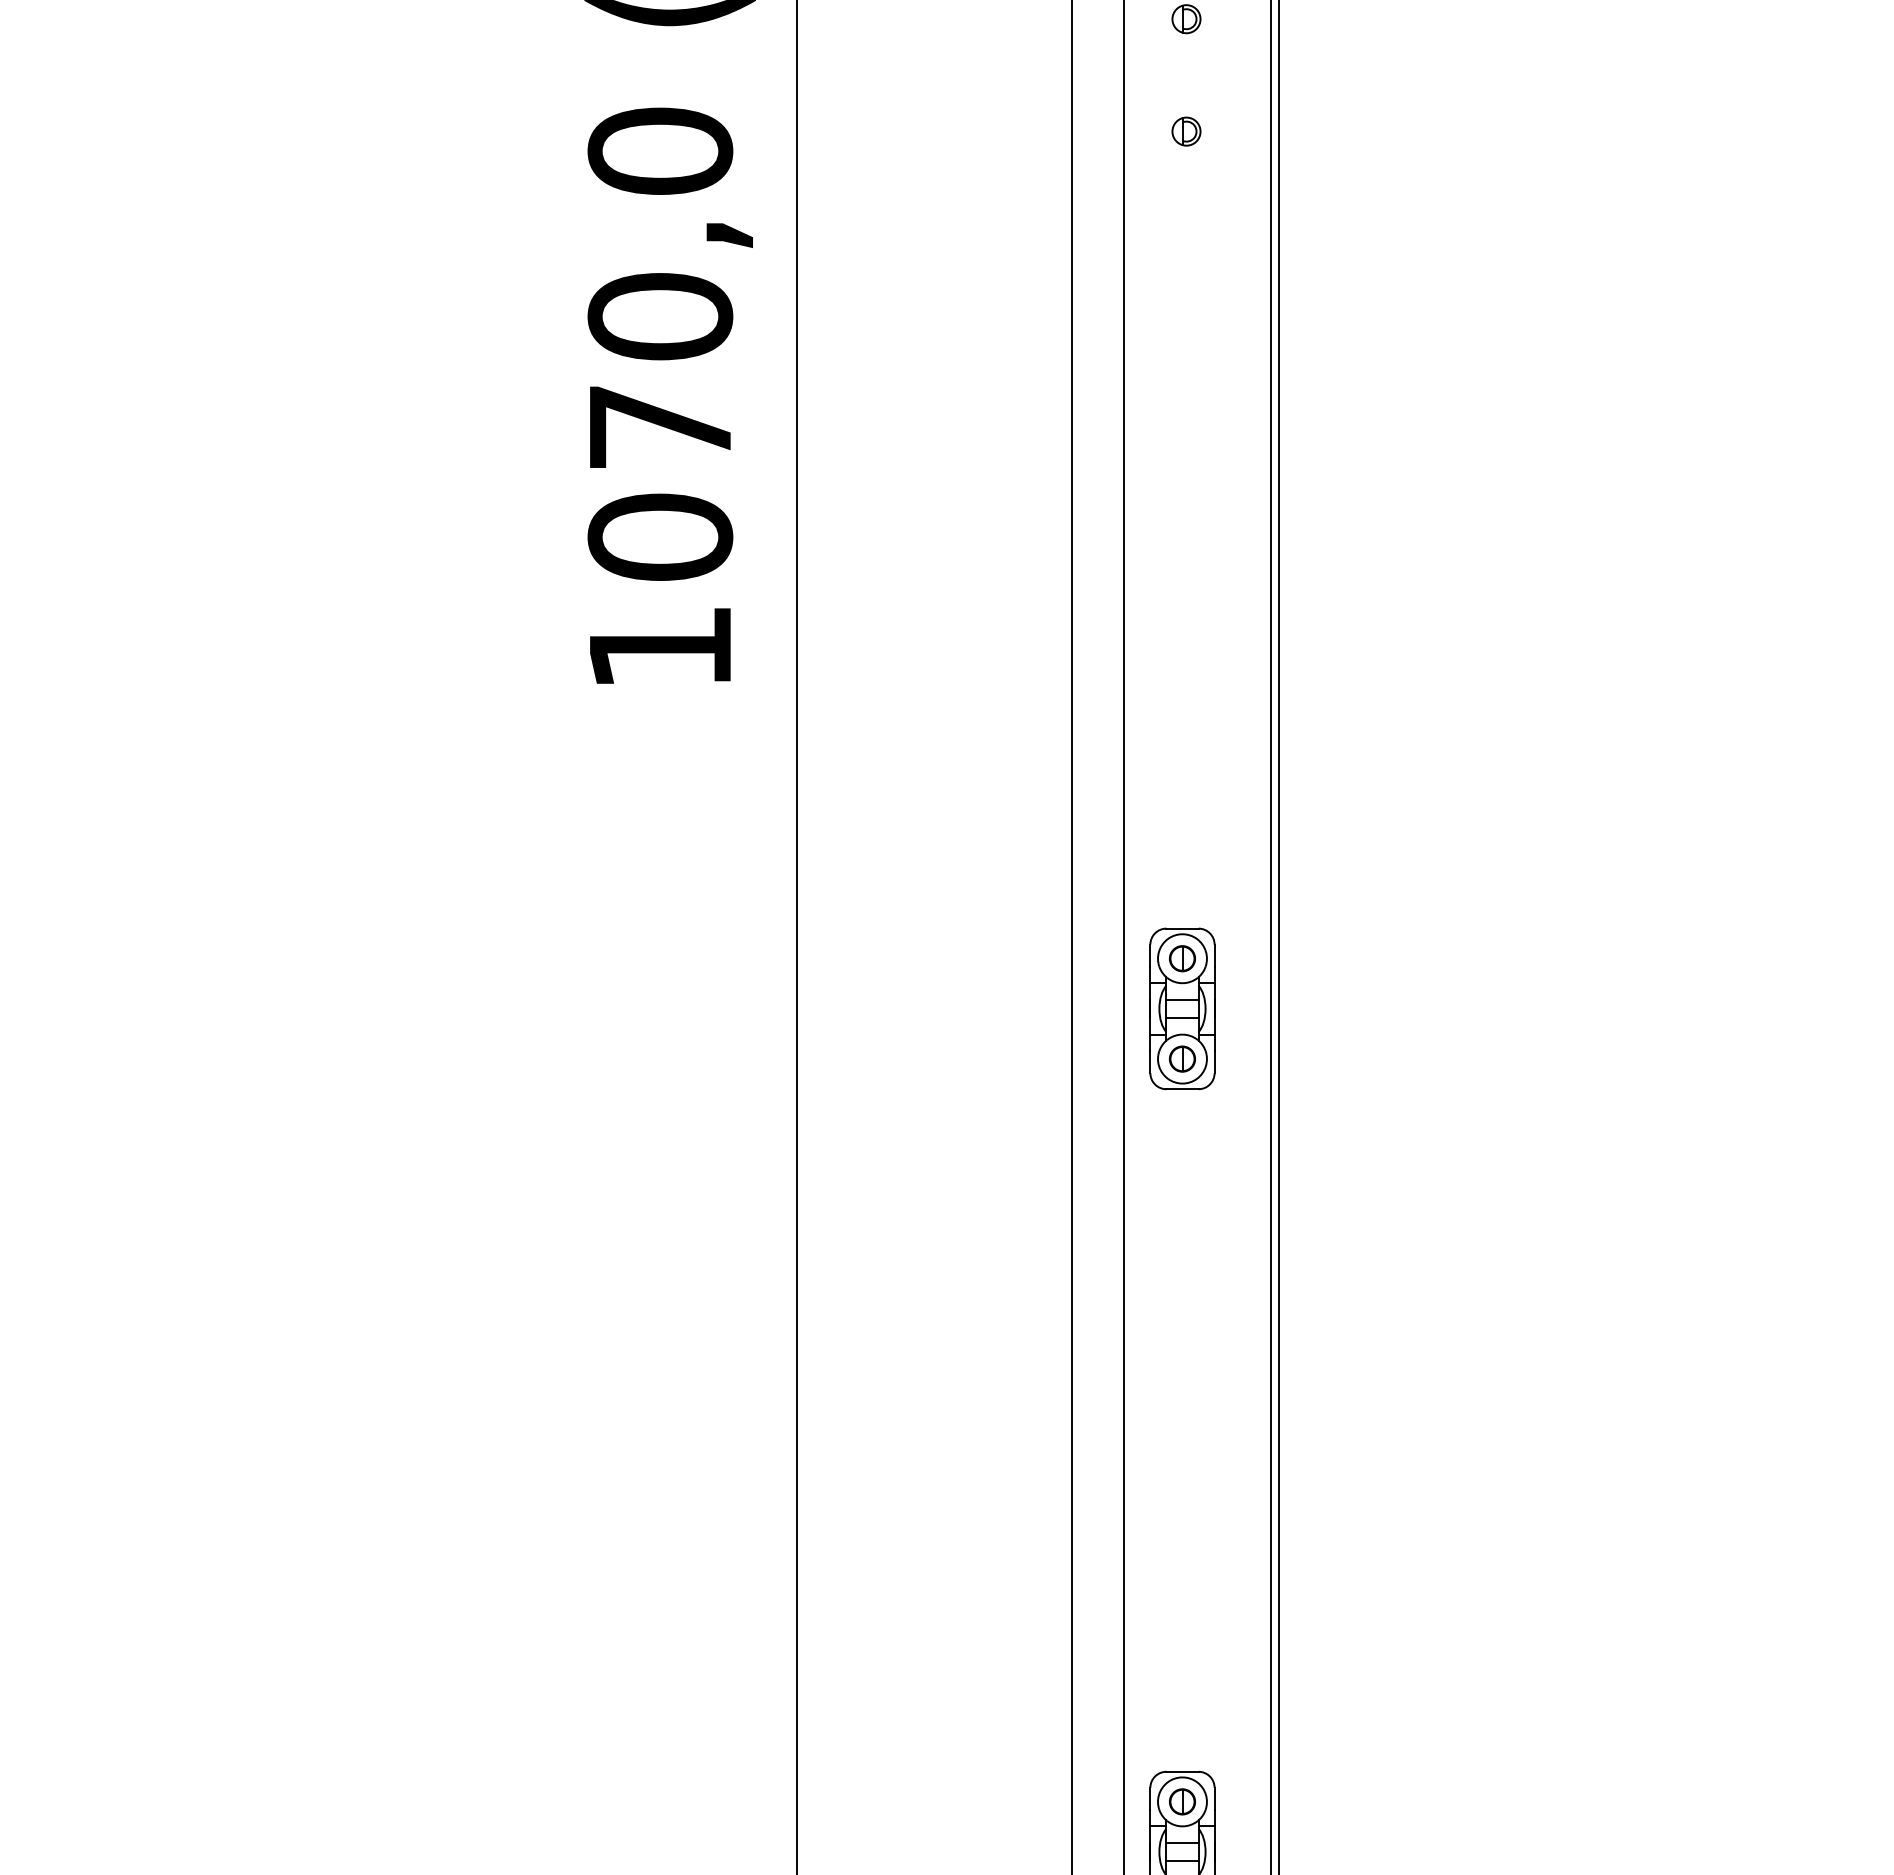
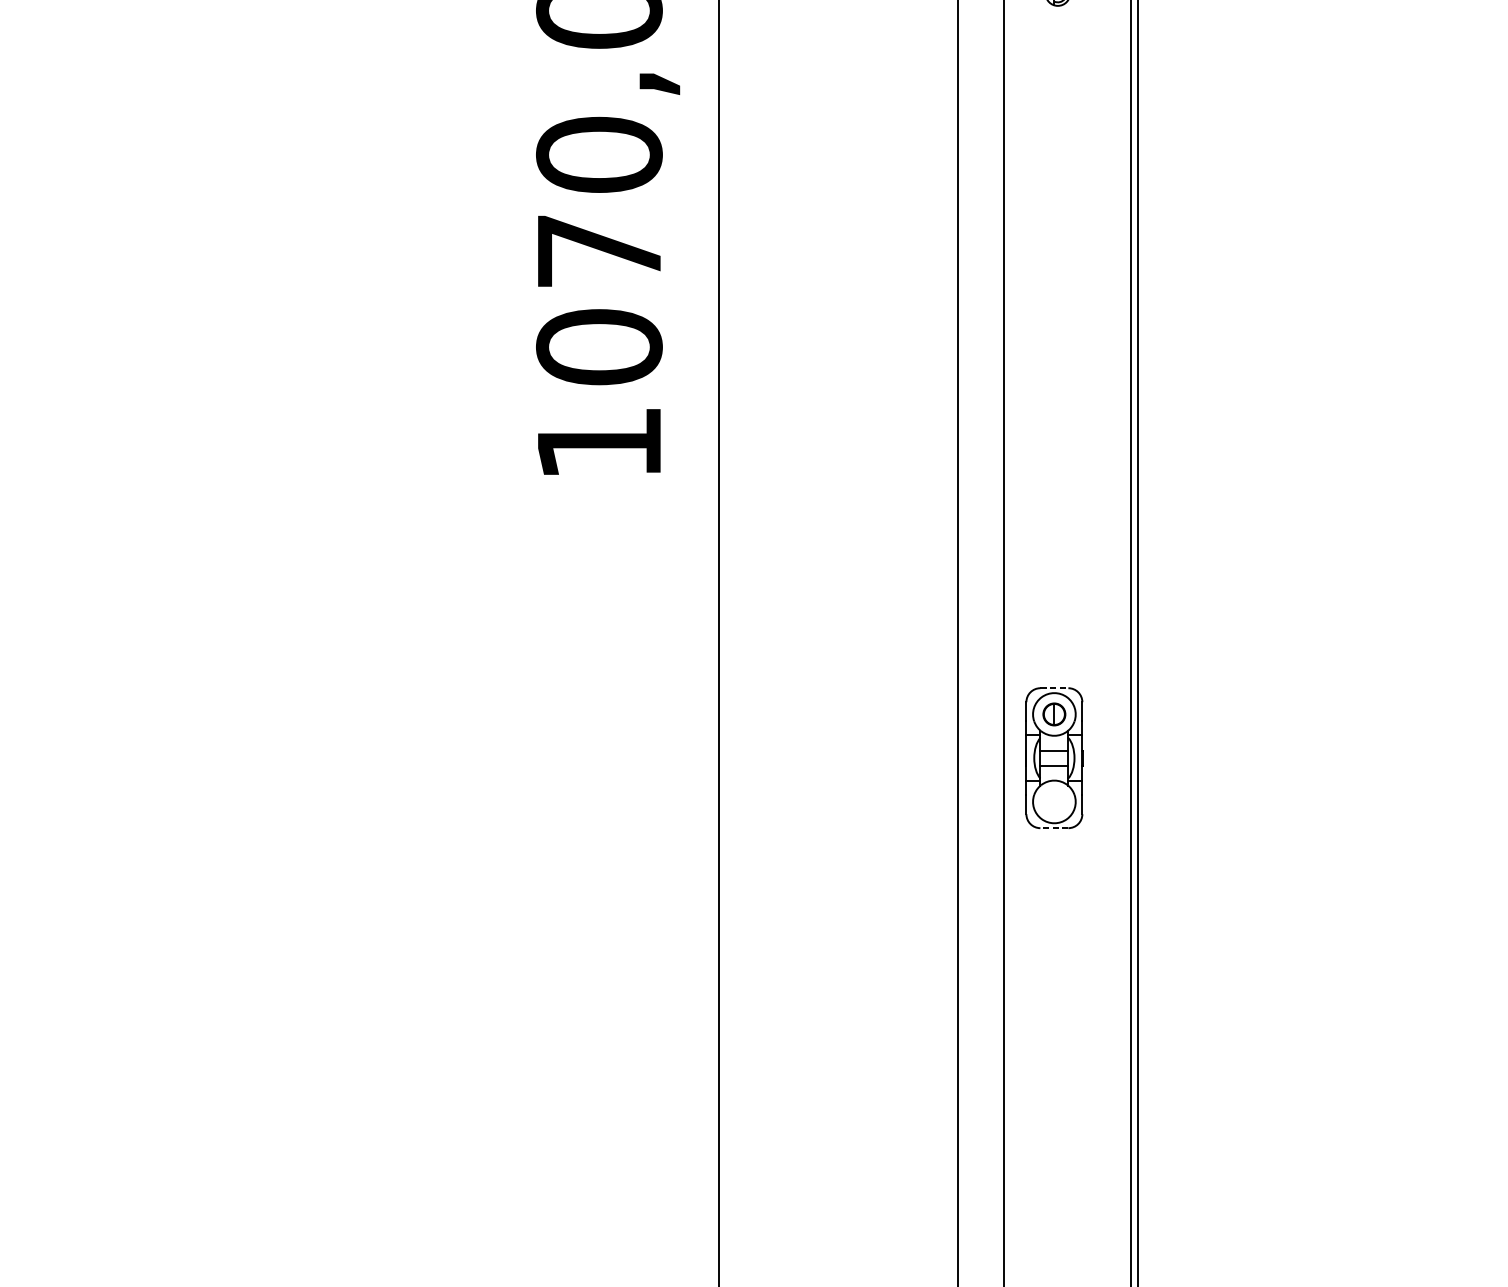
line: (1182, 928) -> (1054, 688), solid -> dashed
part: (1182, 1058) -> (1054, 801), removed
line: (1182, 1089) -> (1054, 828), solid -> dashed

